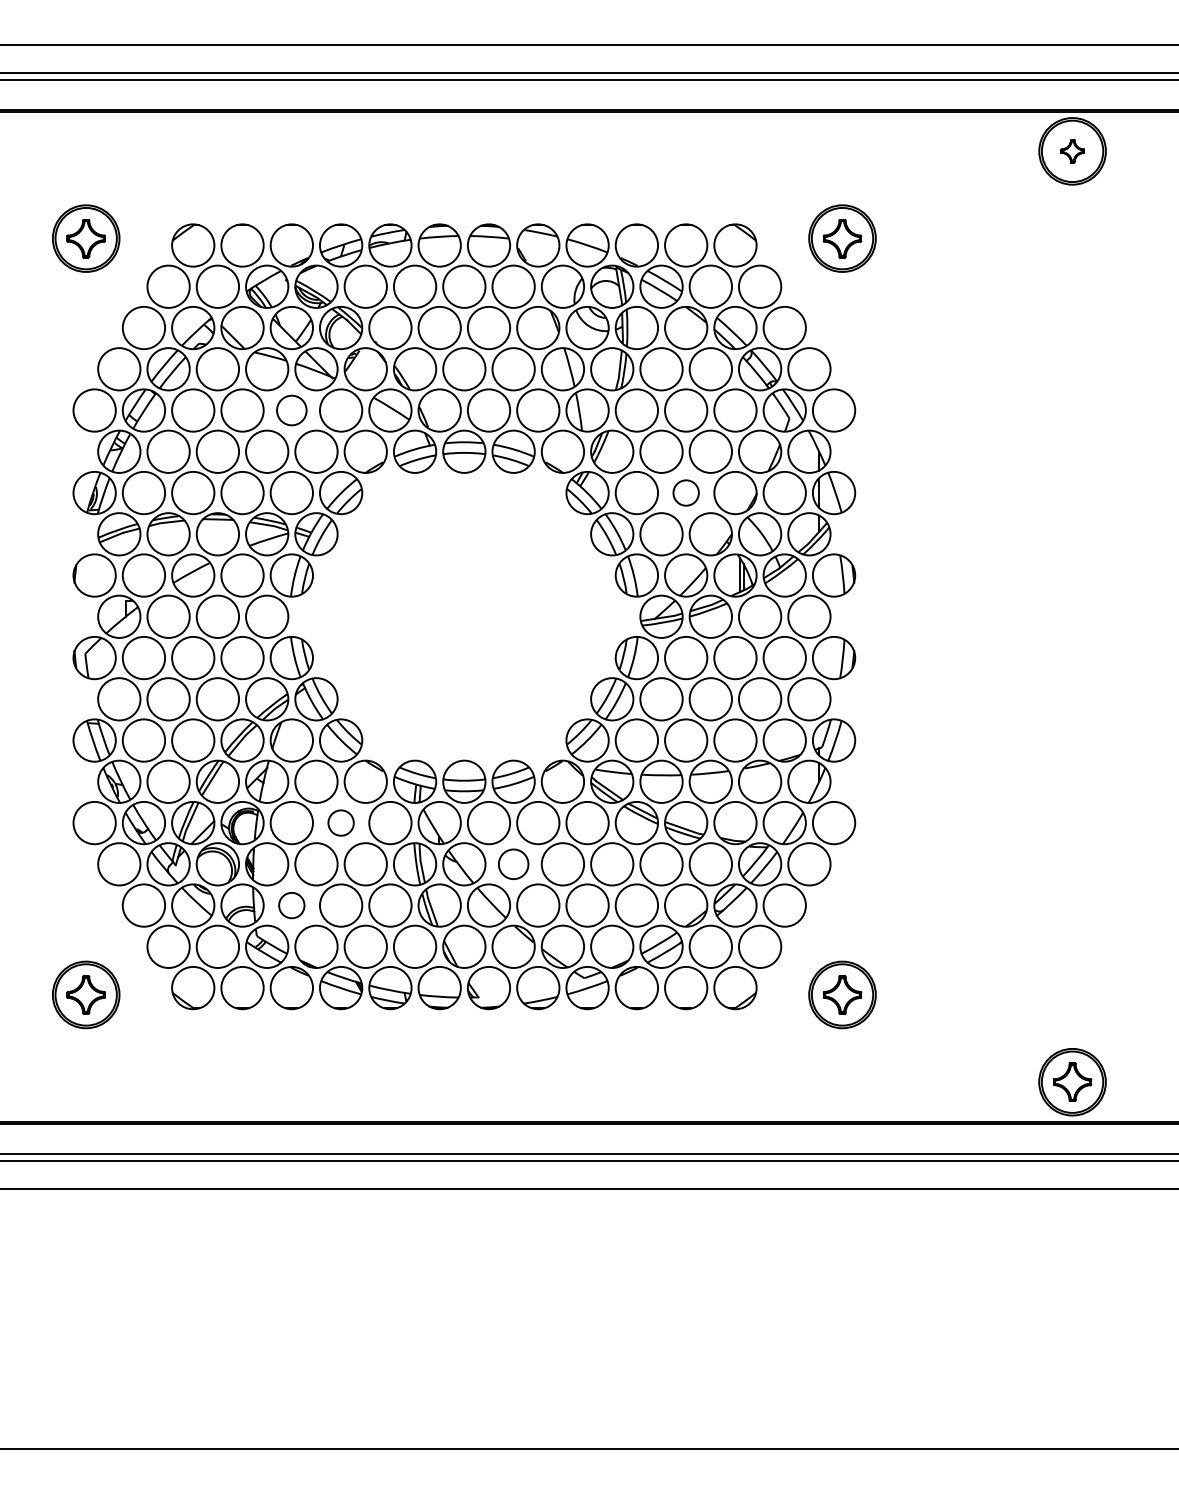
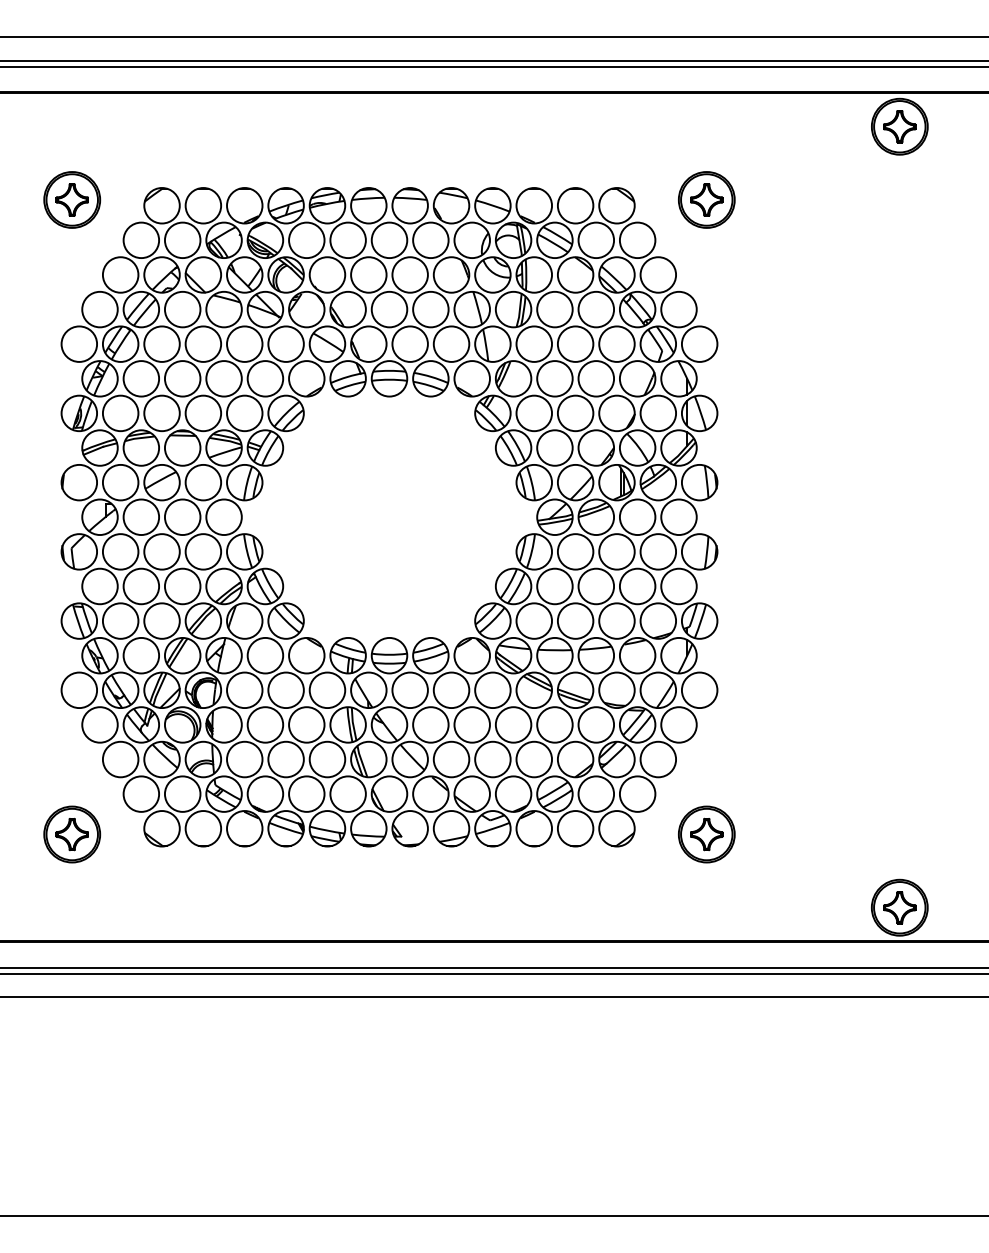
part: (1072, 150) -> (899, 126), size x1.67
circle: (291, 410) -> (244, 344), size x1.43
circle: (686, 492) -> (575, 412), size x1.67
circle: (340, 822) -> (285, 689), size x1.67
circle: (513, 864) -> (430, 725), size x1.43
circle: (291, 905) -> (244, 759), size x1.67

